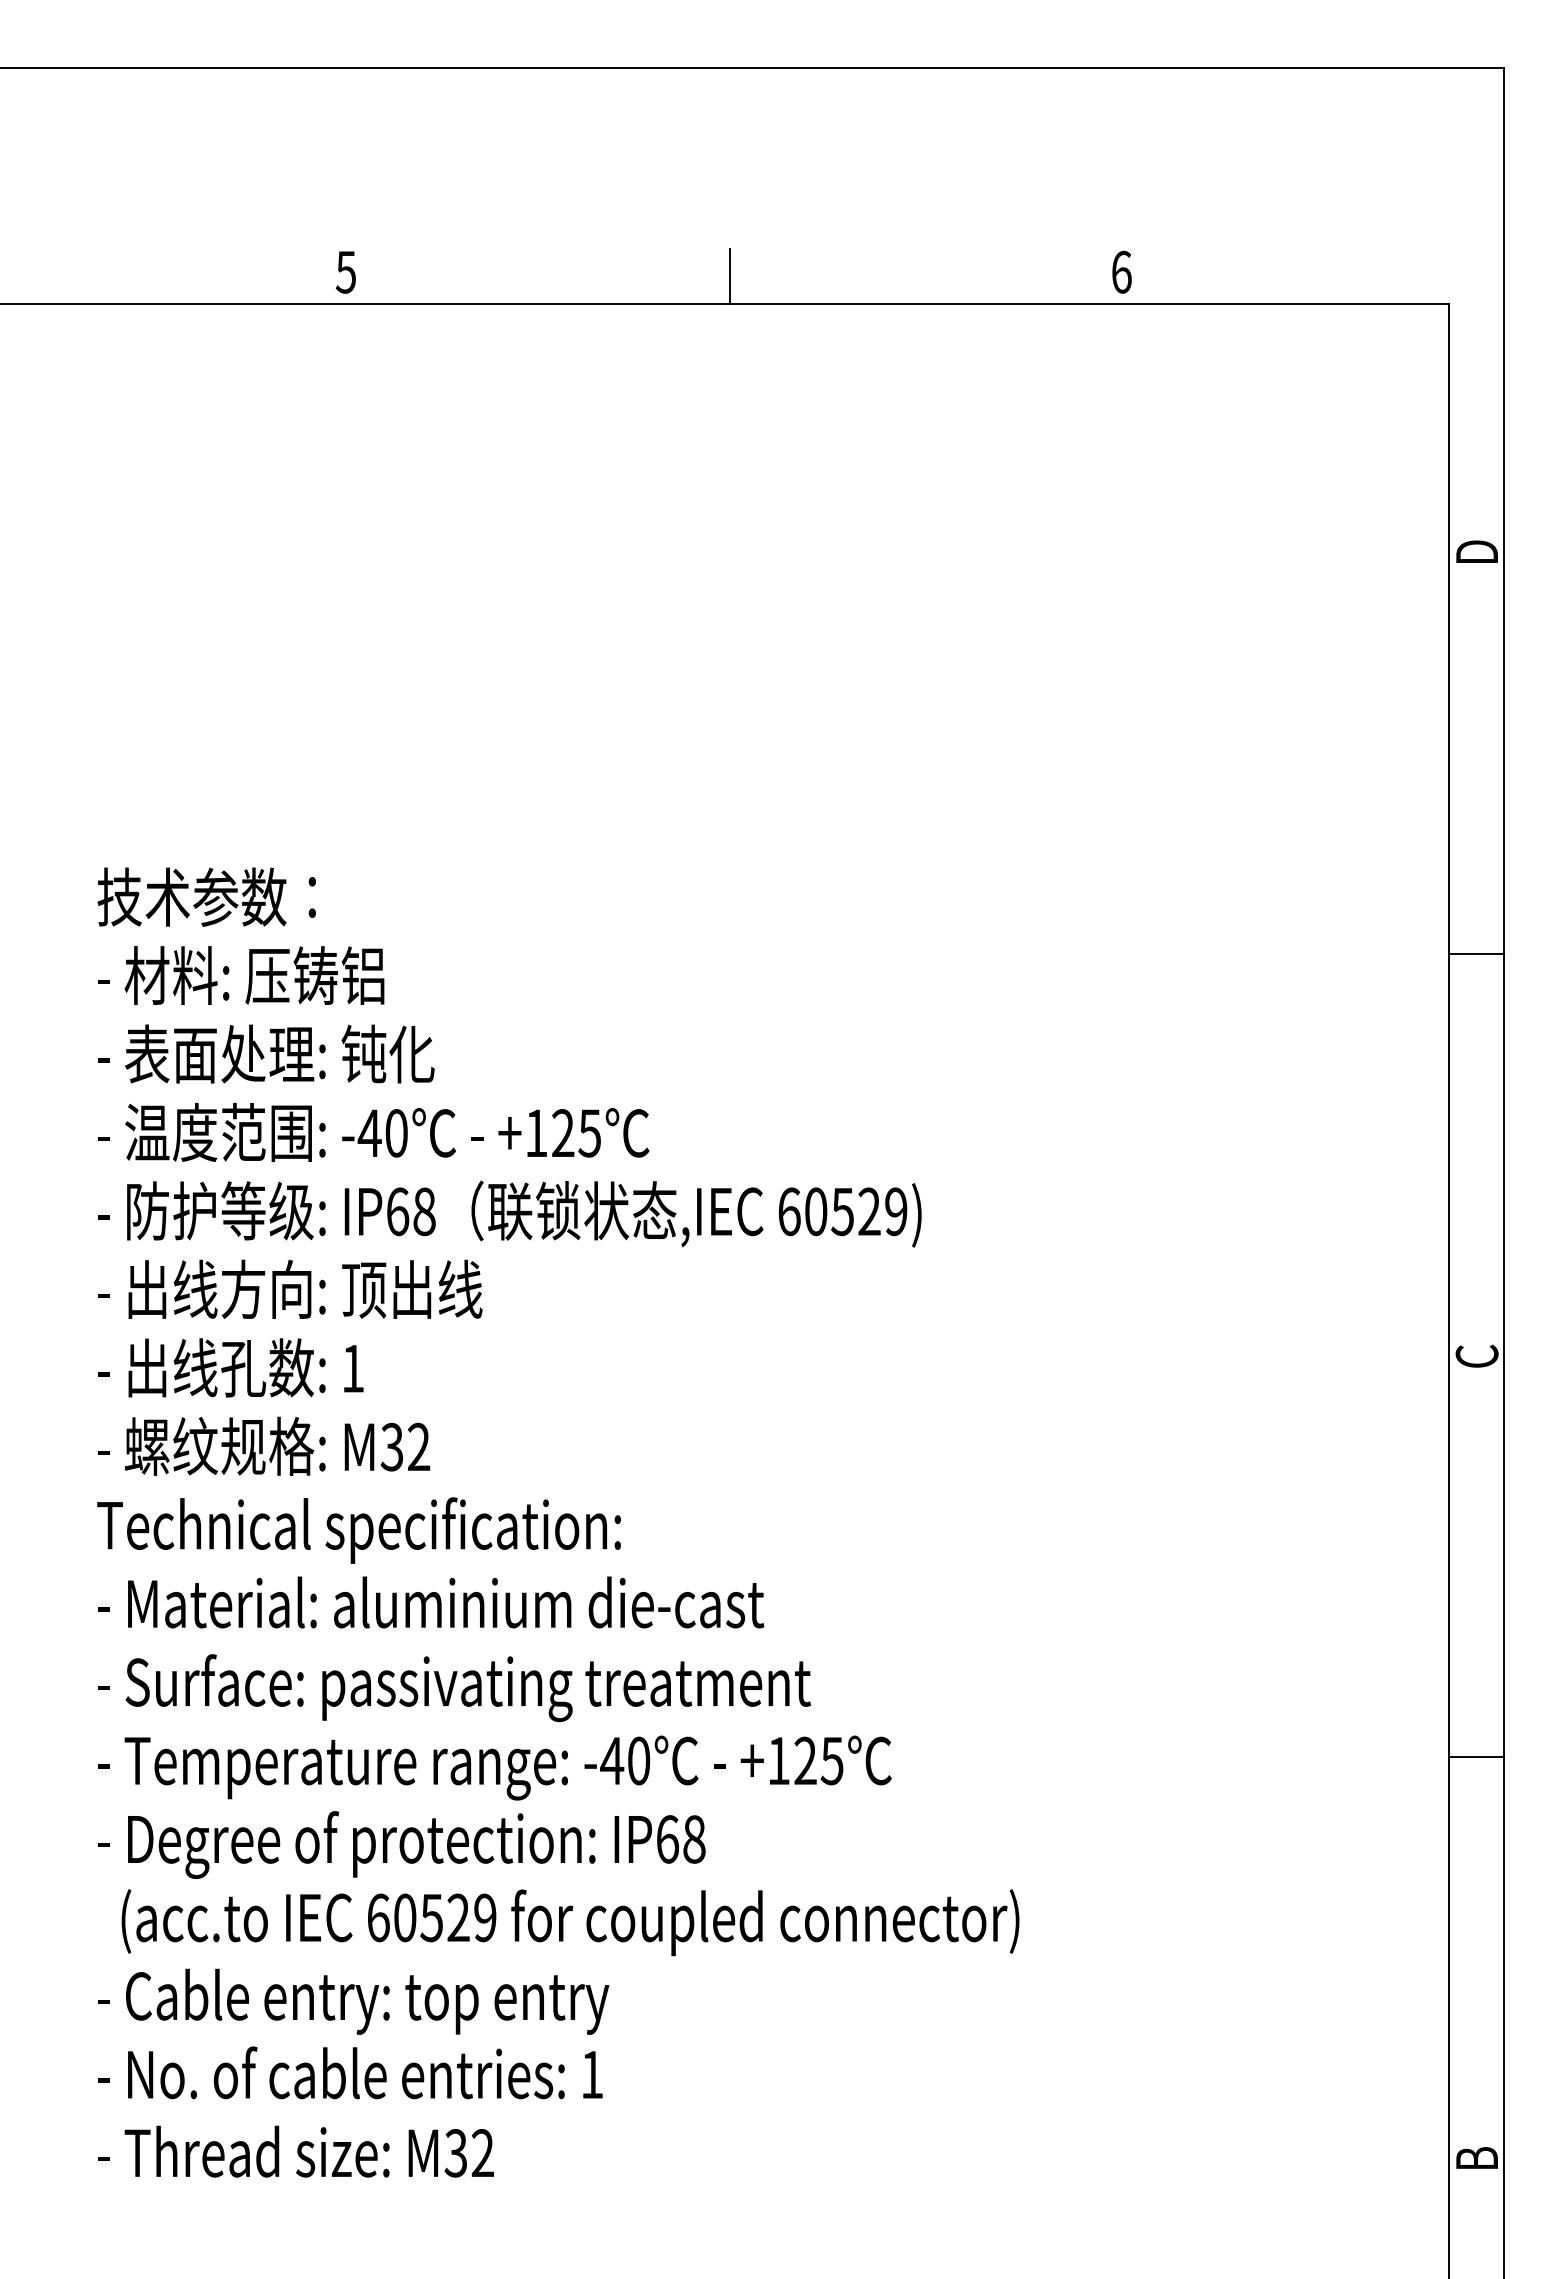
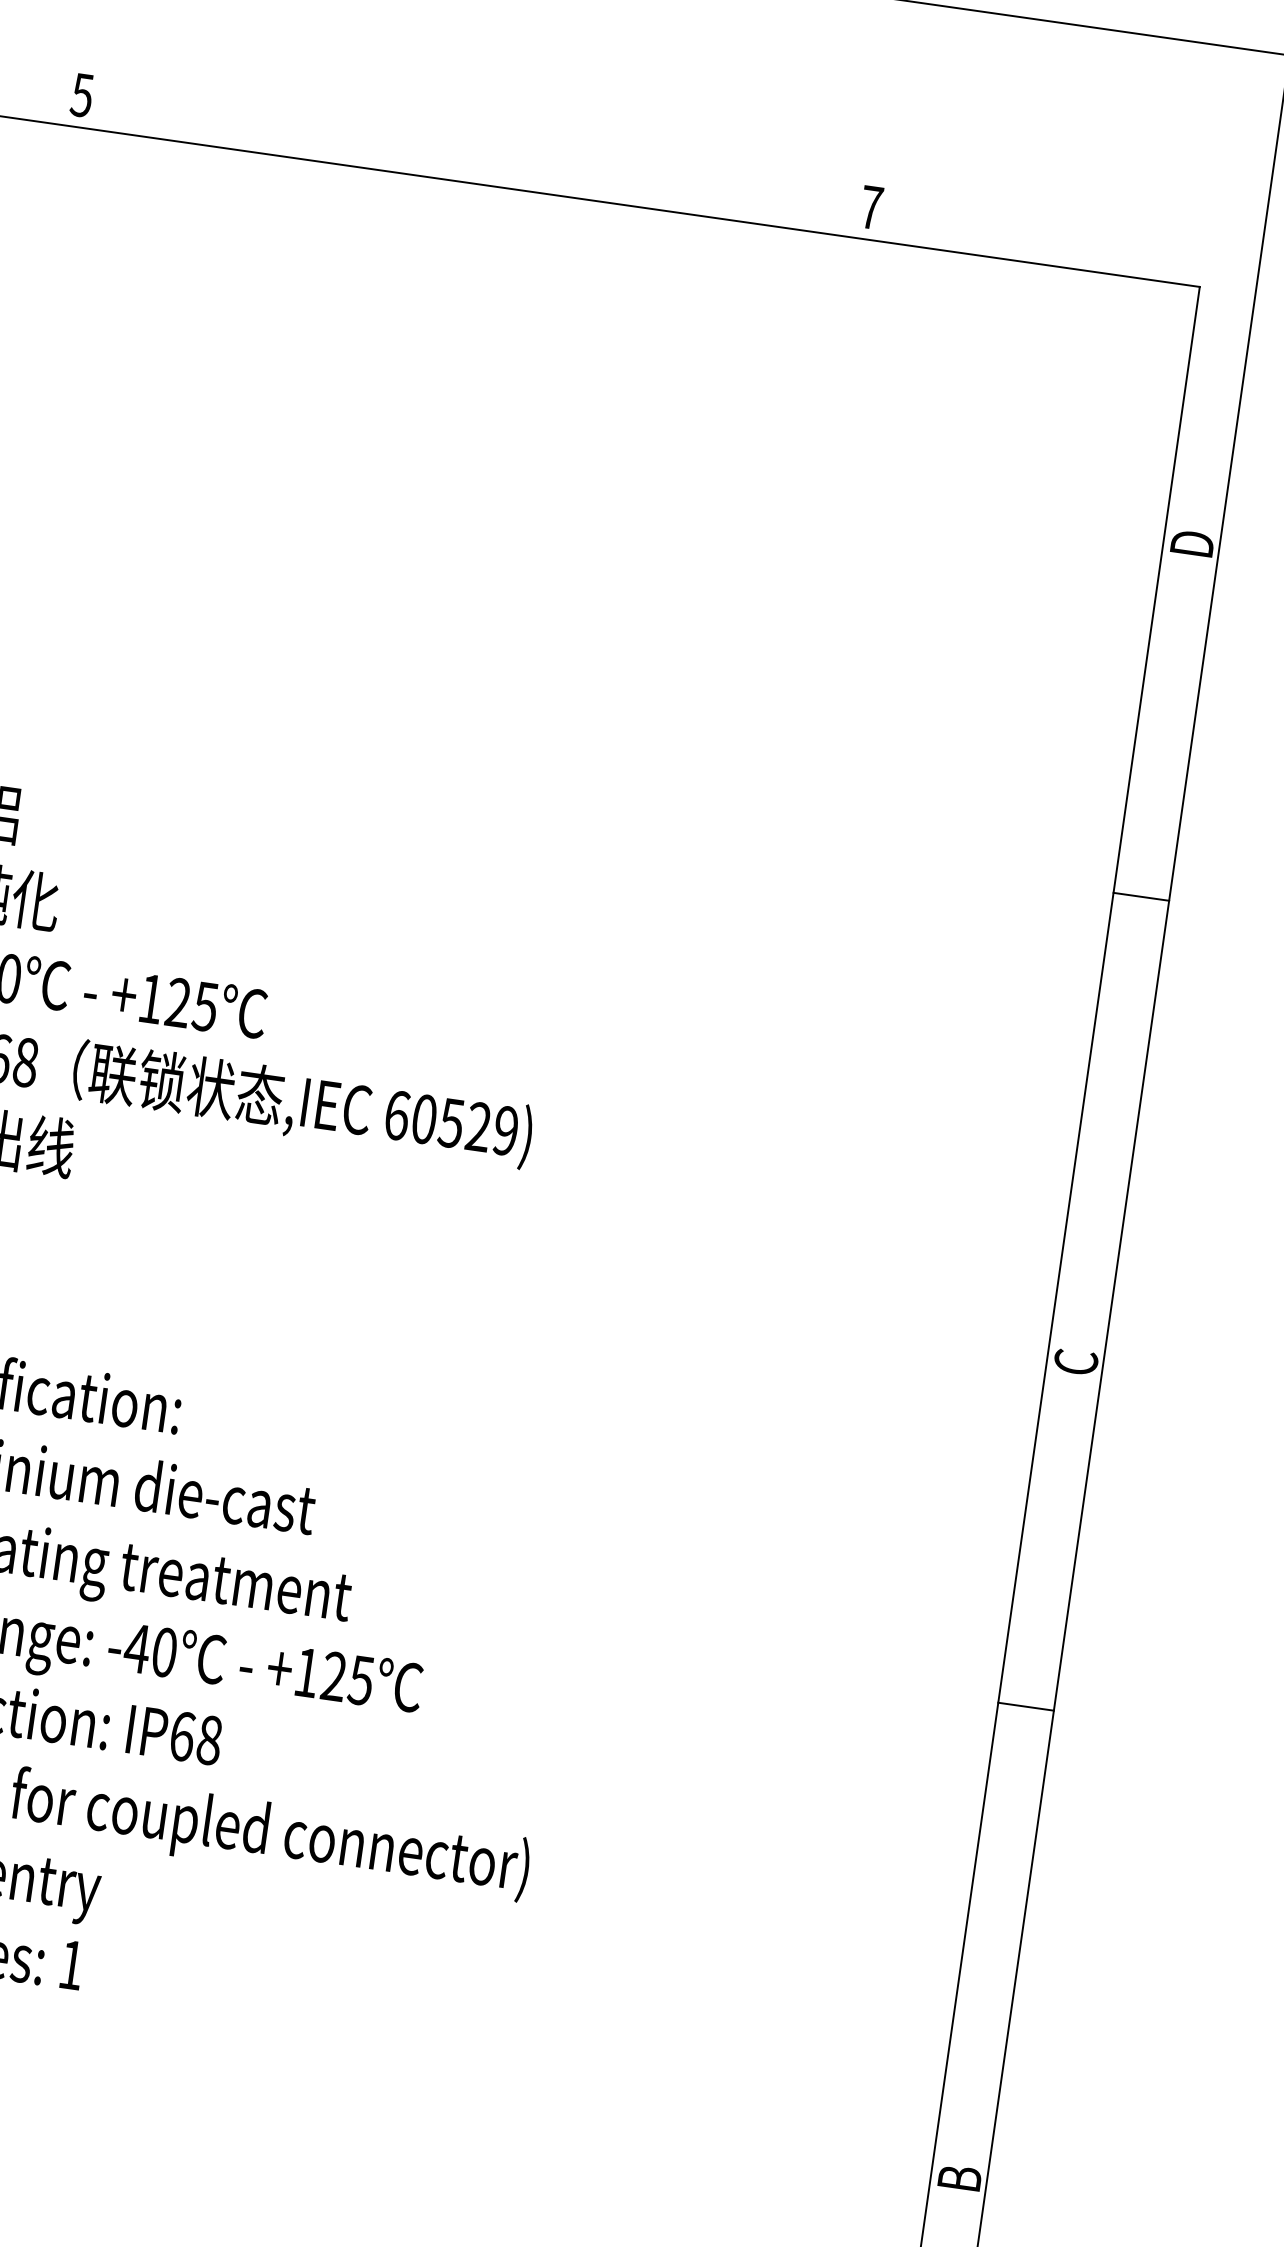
text: (1121, 271) -> (871, 206), 6 -> 7
line: (729, 275) -> (471, 154), removed
line: (1475, 954) -> (1140, 897), moved
line: (1475, 1757) -> (1025, 1707), moved

